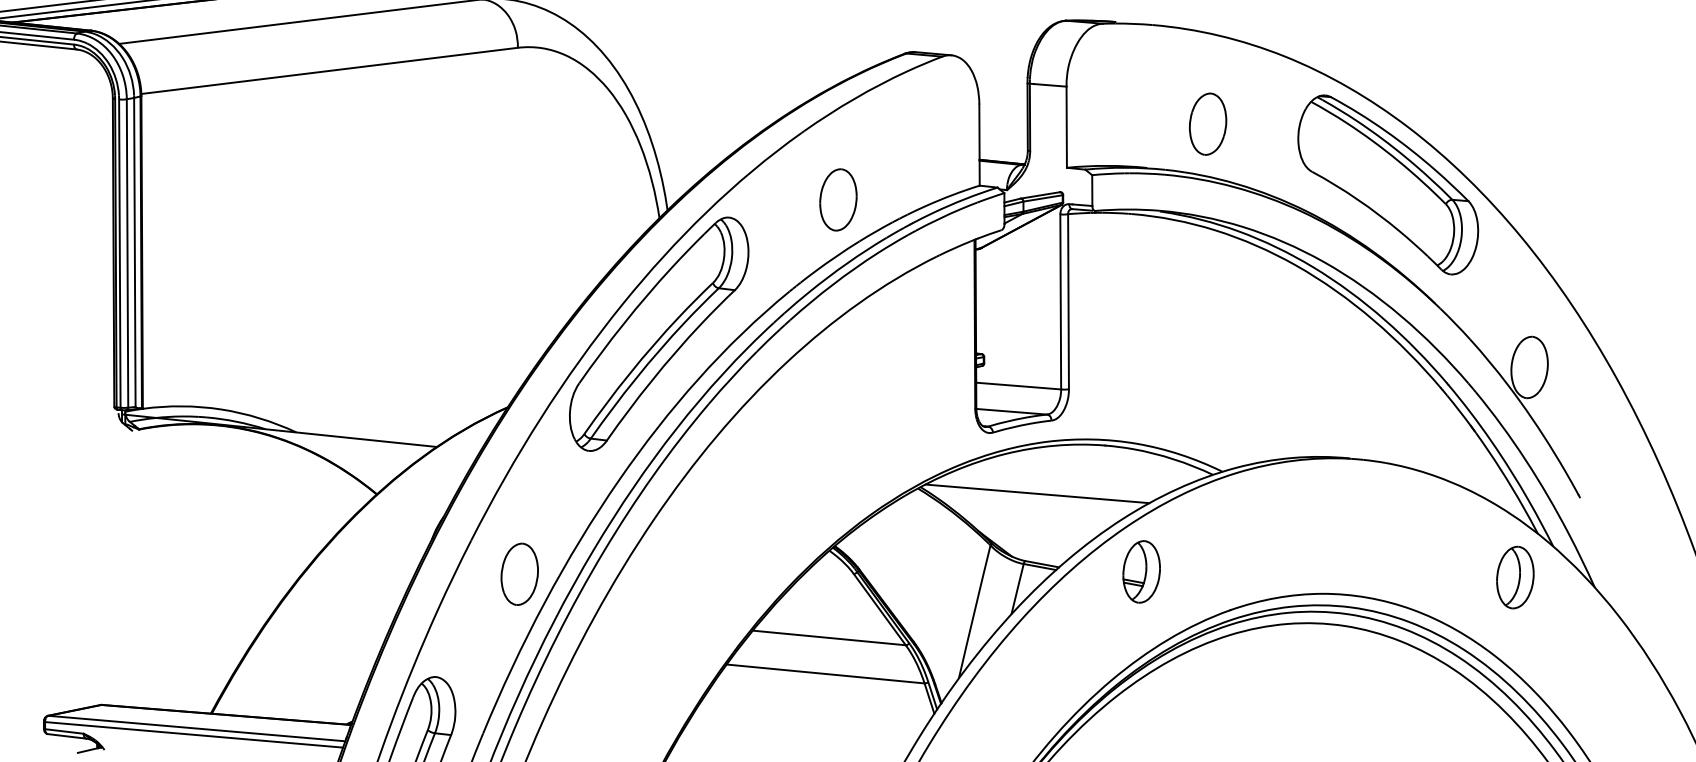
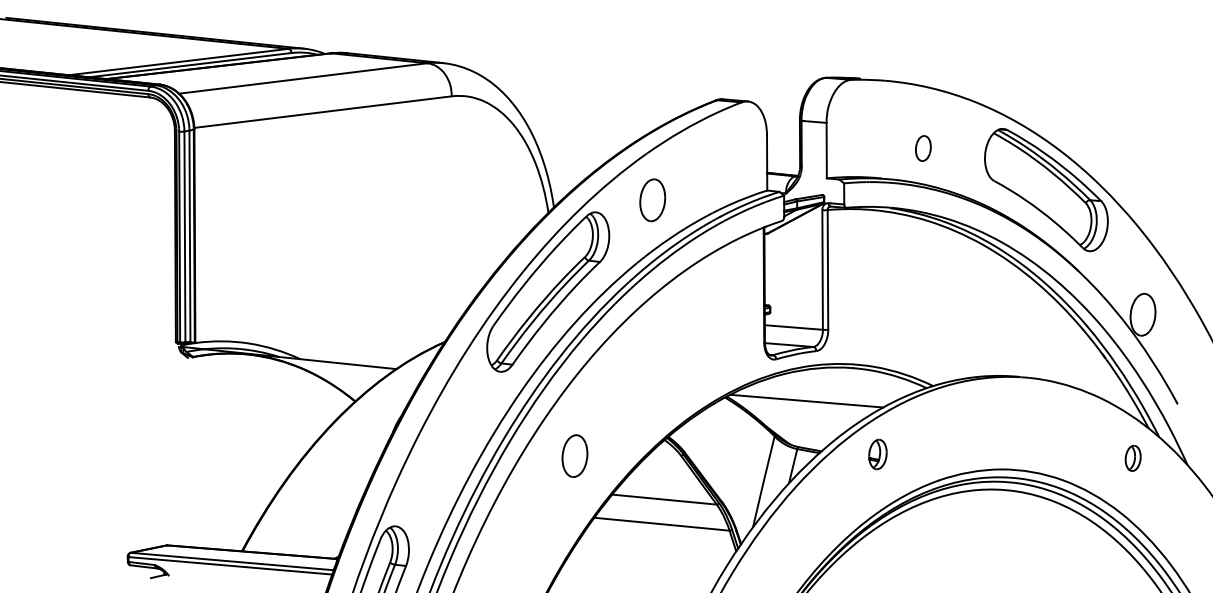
part: (1208, 124) -> (923, 148), size x0.6
part: (838, 200) -> (652, 200), moved
part: (1141, 571) -> (877, 454), size x0.7
part: (519, 573) -> (574, 455), moved
part: (1514, 577) -> (1132, 458), size x0.6

